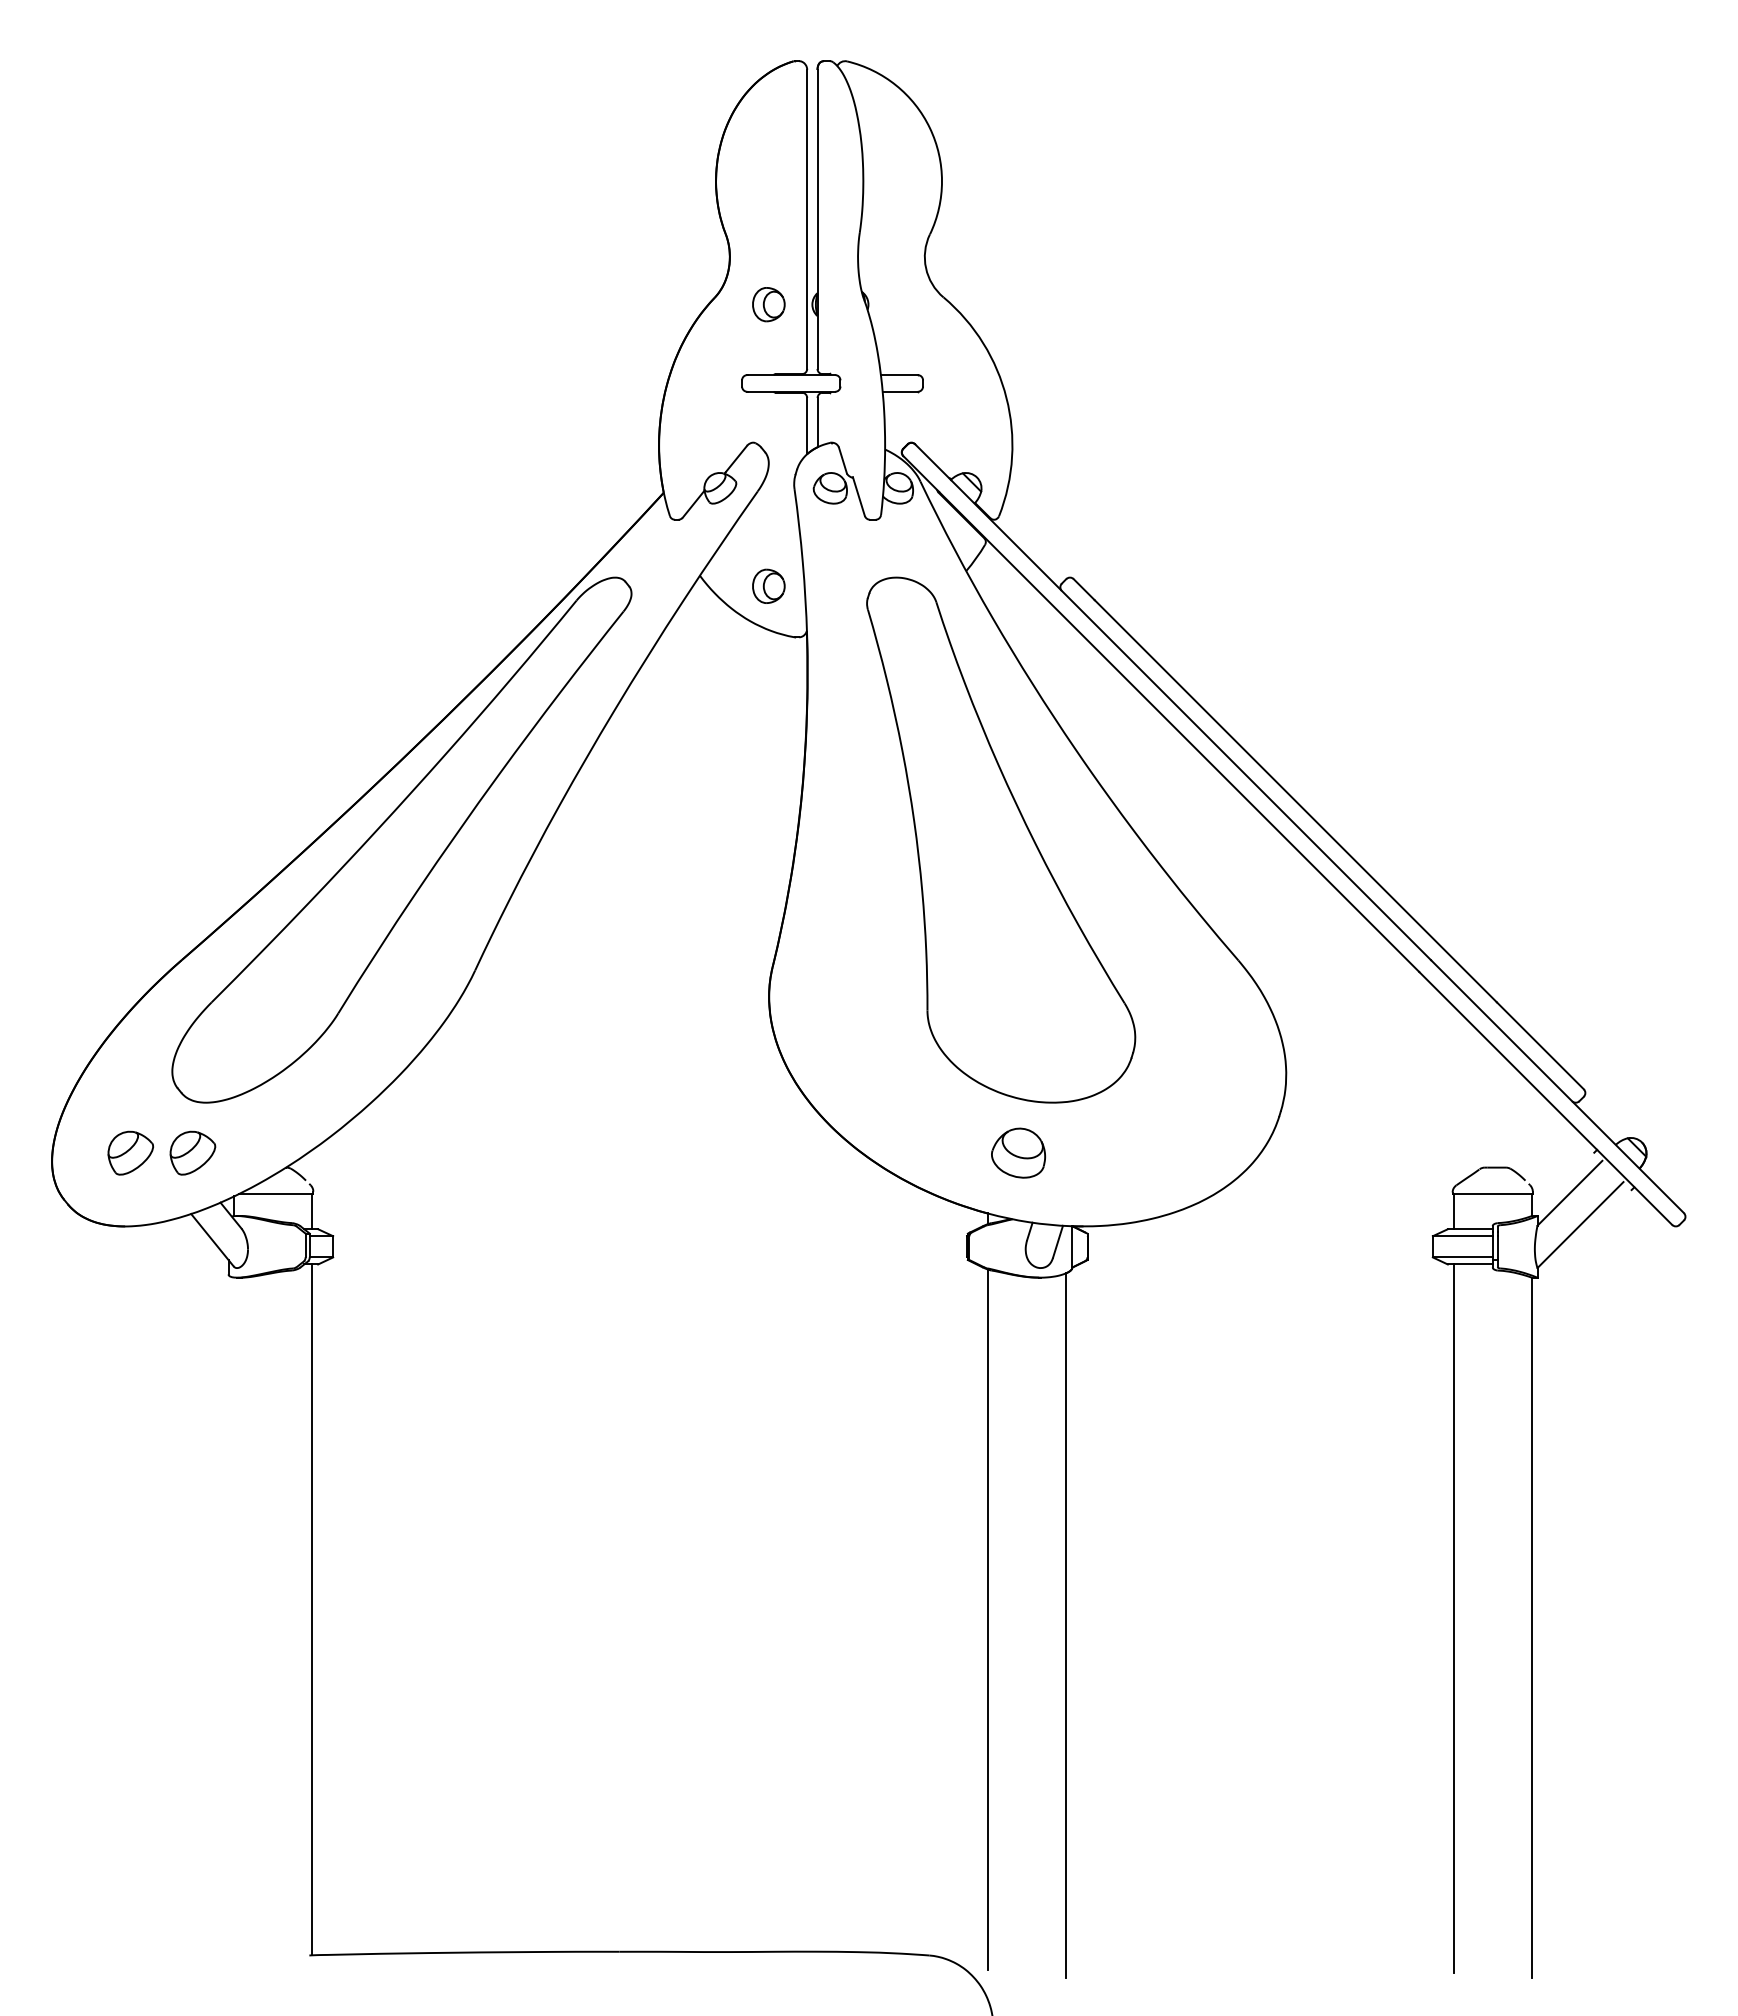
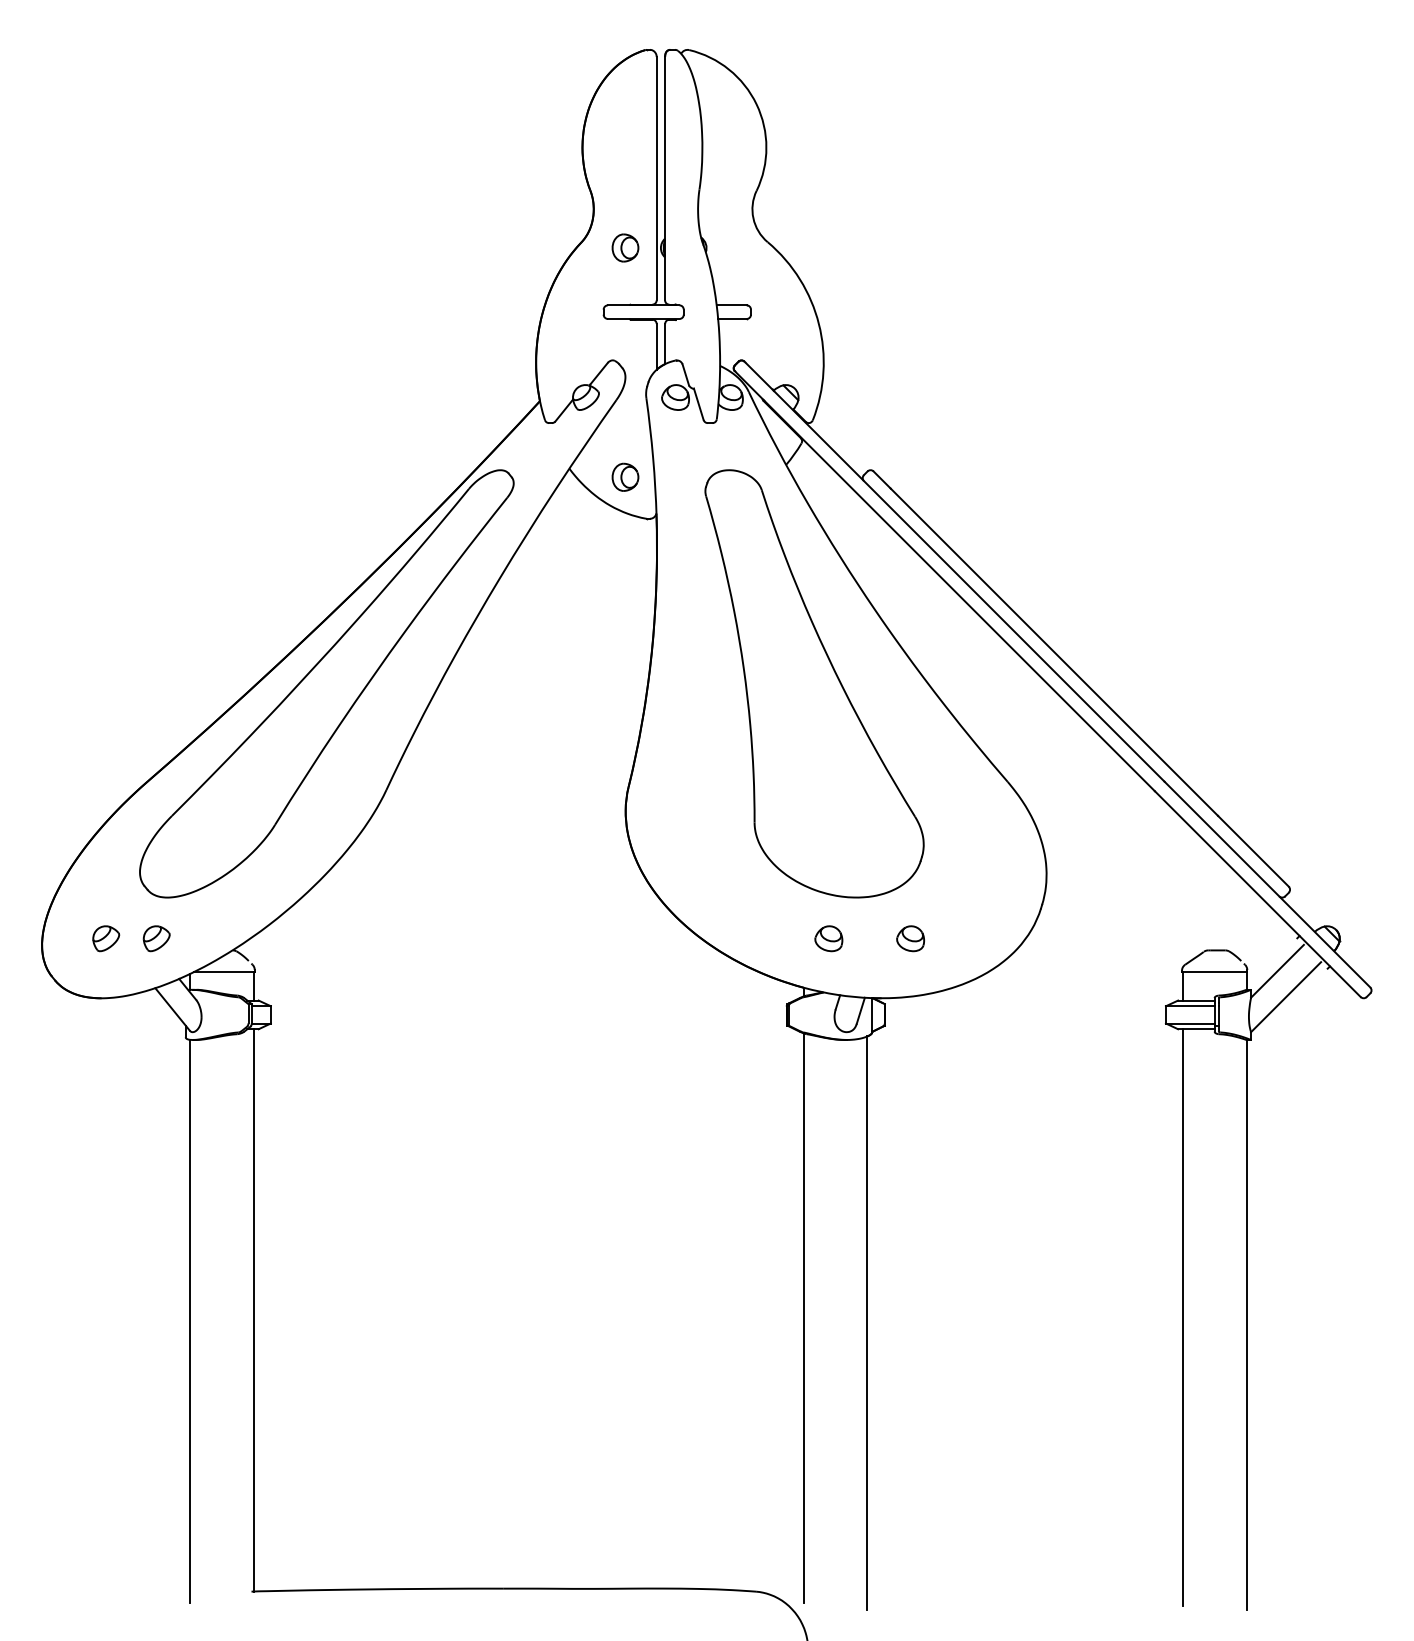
part: (130, 1153) -> (105, 938), size x0.71
part: (192, 1153) -> (156, 938), size x0.71
part: (1018, 1153) -> (828, 938), size x0.62
part: (1118, 1153) -> (910, 938), added
line: (234, 1623) -> (190, 1321), added

